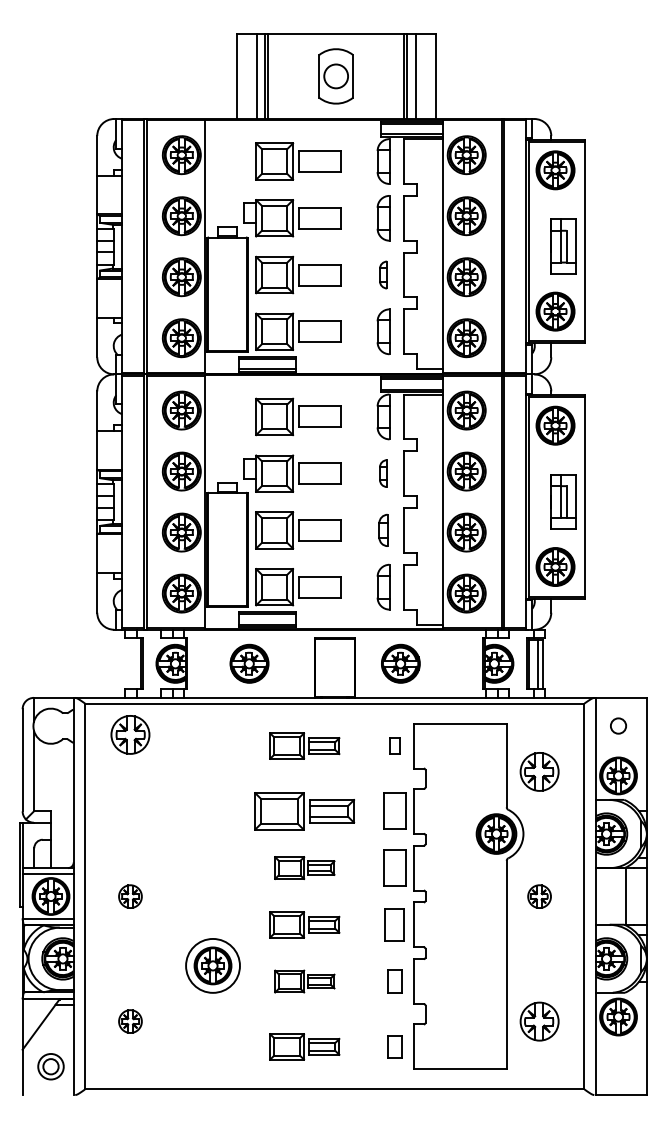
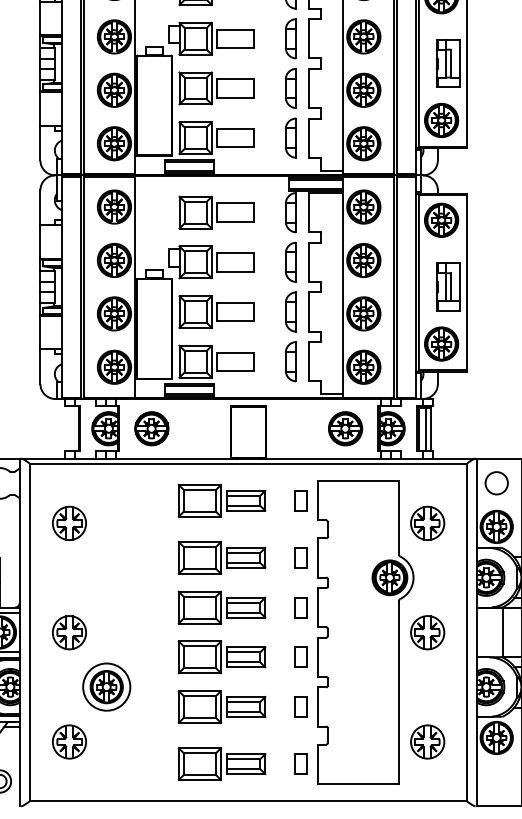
part: (383, 274) -> (290, 87), size x1.67
part: (383, 473) -> (290, 262), size x1.67
part: (383, 530) -> (290, 312), size x1.43
part: (249, 663) -> (151, 428), moved
part: (400, 663) -> (345, 428), moved
circle: (618, 725) -> (496, 482), size x1.67
part: (130, 734) -> (69, 523), moved
part: (304, 745) -> (221, 500), size x1.43
part: (394, 745) -> (300, 500), size x1.43
part: (394, 811) -> (300, 558), size x0.62
part: (304, 867) -> (221, 607), size x1.67
part: (394, 867) -> (300, 607), size x0.62
part: (130, 896) -> (69, 632), size x1.67
part: (539, 896) -> (427, 632), size x1.67
part: (304, 924) -> (221, 656), size x1.43
part: (394, 924) -> (300, 656), size x0.71
part: (212, 965) -> (106, 686), moved
part: (304, 981) -> (221, 706), size x1.67
part: (130, 1021) -> (69, 741), size x1.67
part: (304, 1046) -> (221, 763), size x1.43

